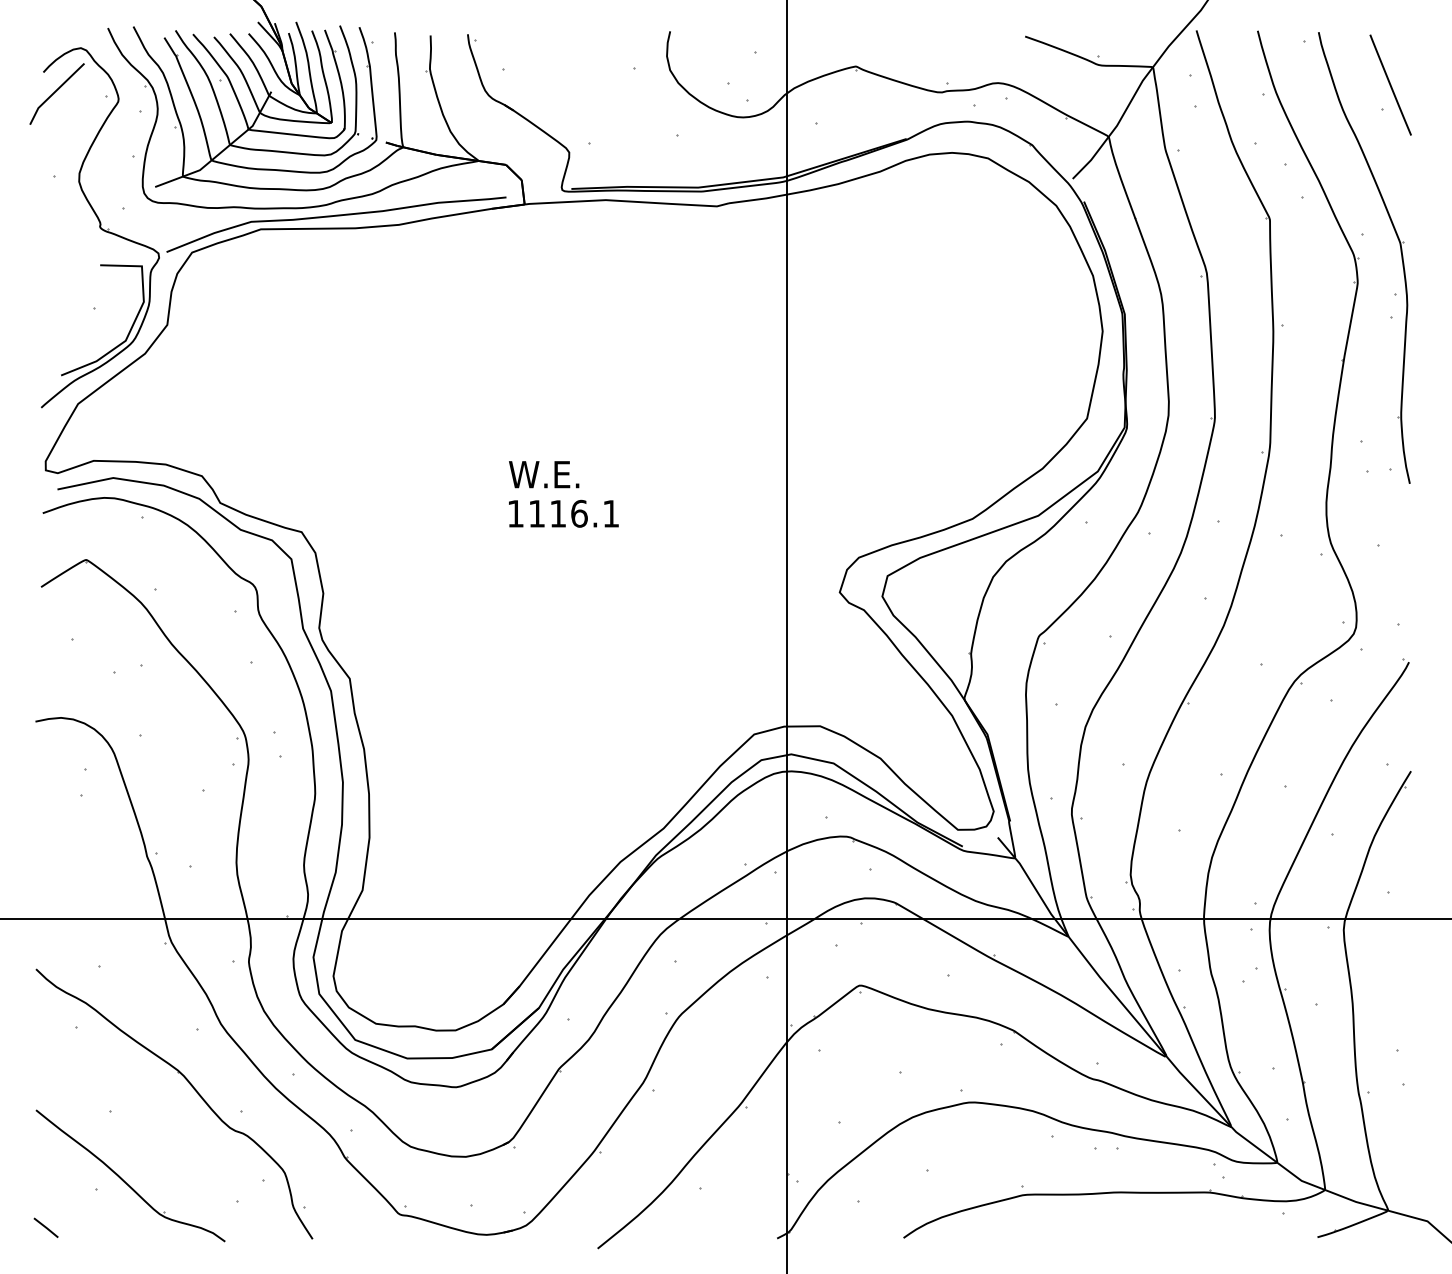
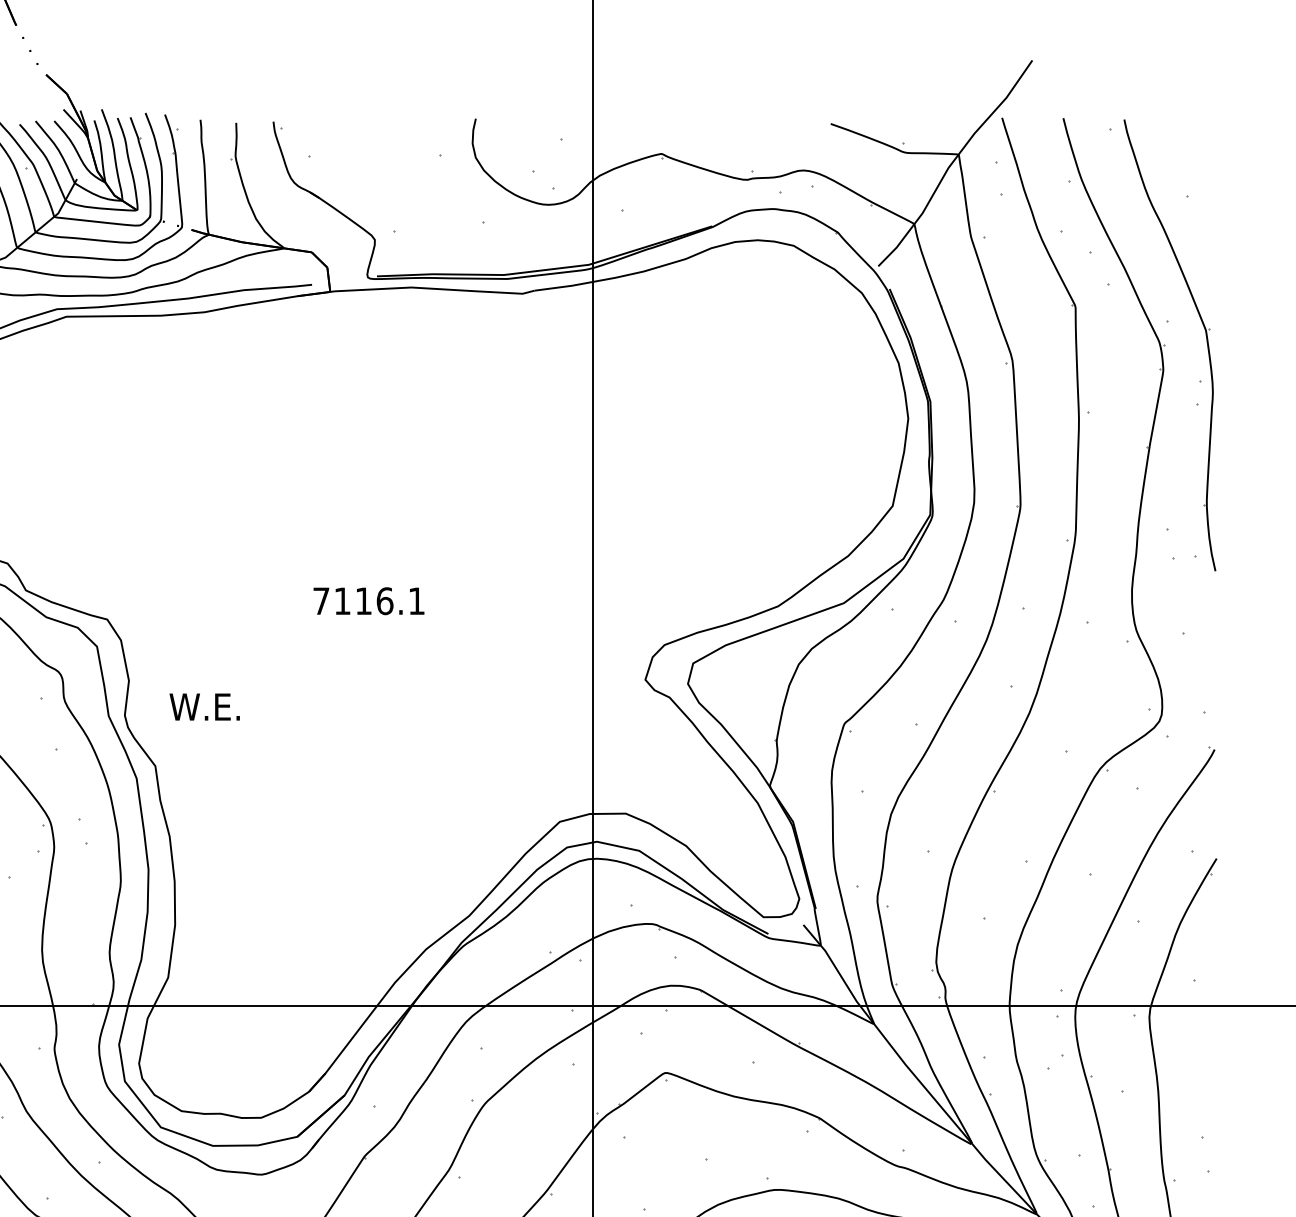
line: (1390, 84) -> (1196, 171), removed
text: (544, 474) -> (205, 706), moved
text: (515, 513) -> (321, 600), 1116.1 -> 7116.1

